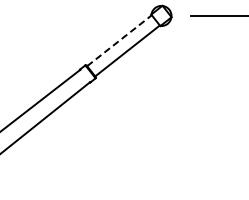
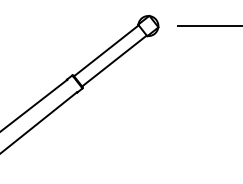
line: (119, 40) -> (106, 50), dashed -> solid

